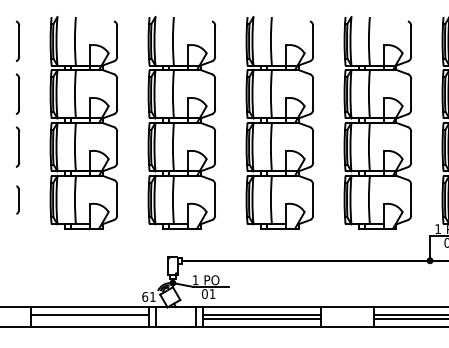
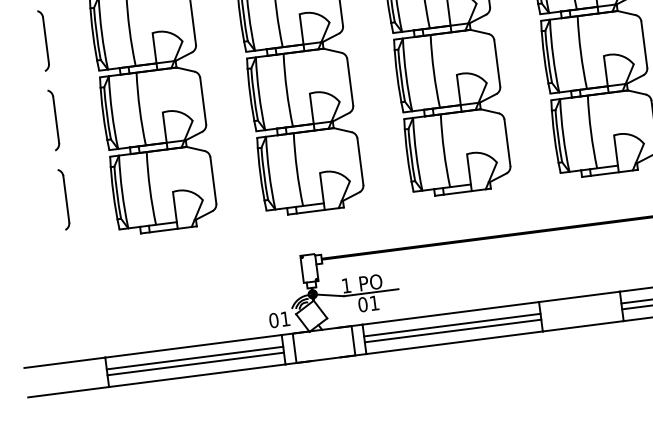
part: (17, 199) -> (63, 198), size x1.43
text: (145, 296) -> (274, 319), 61 -> 01
line: (90, 318) -> (196, 363), added

